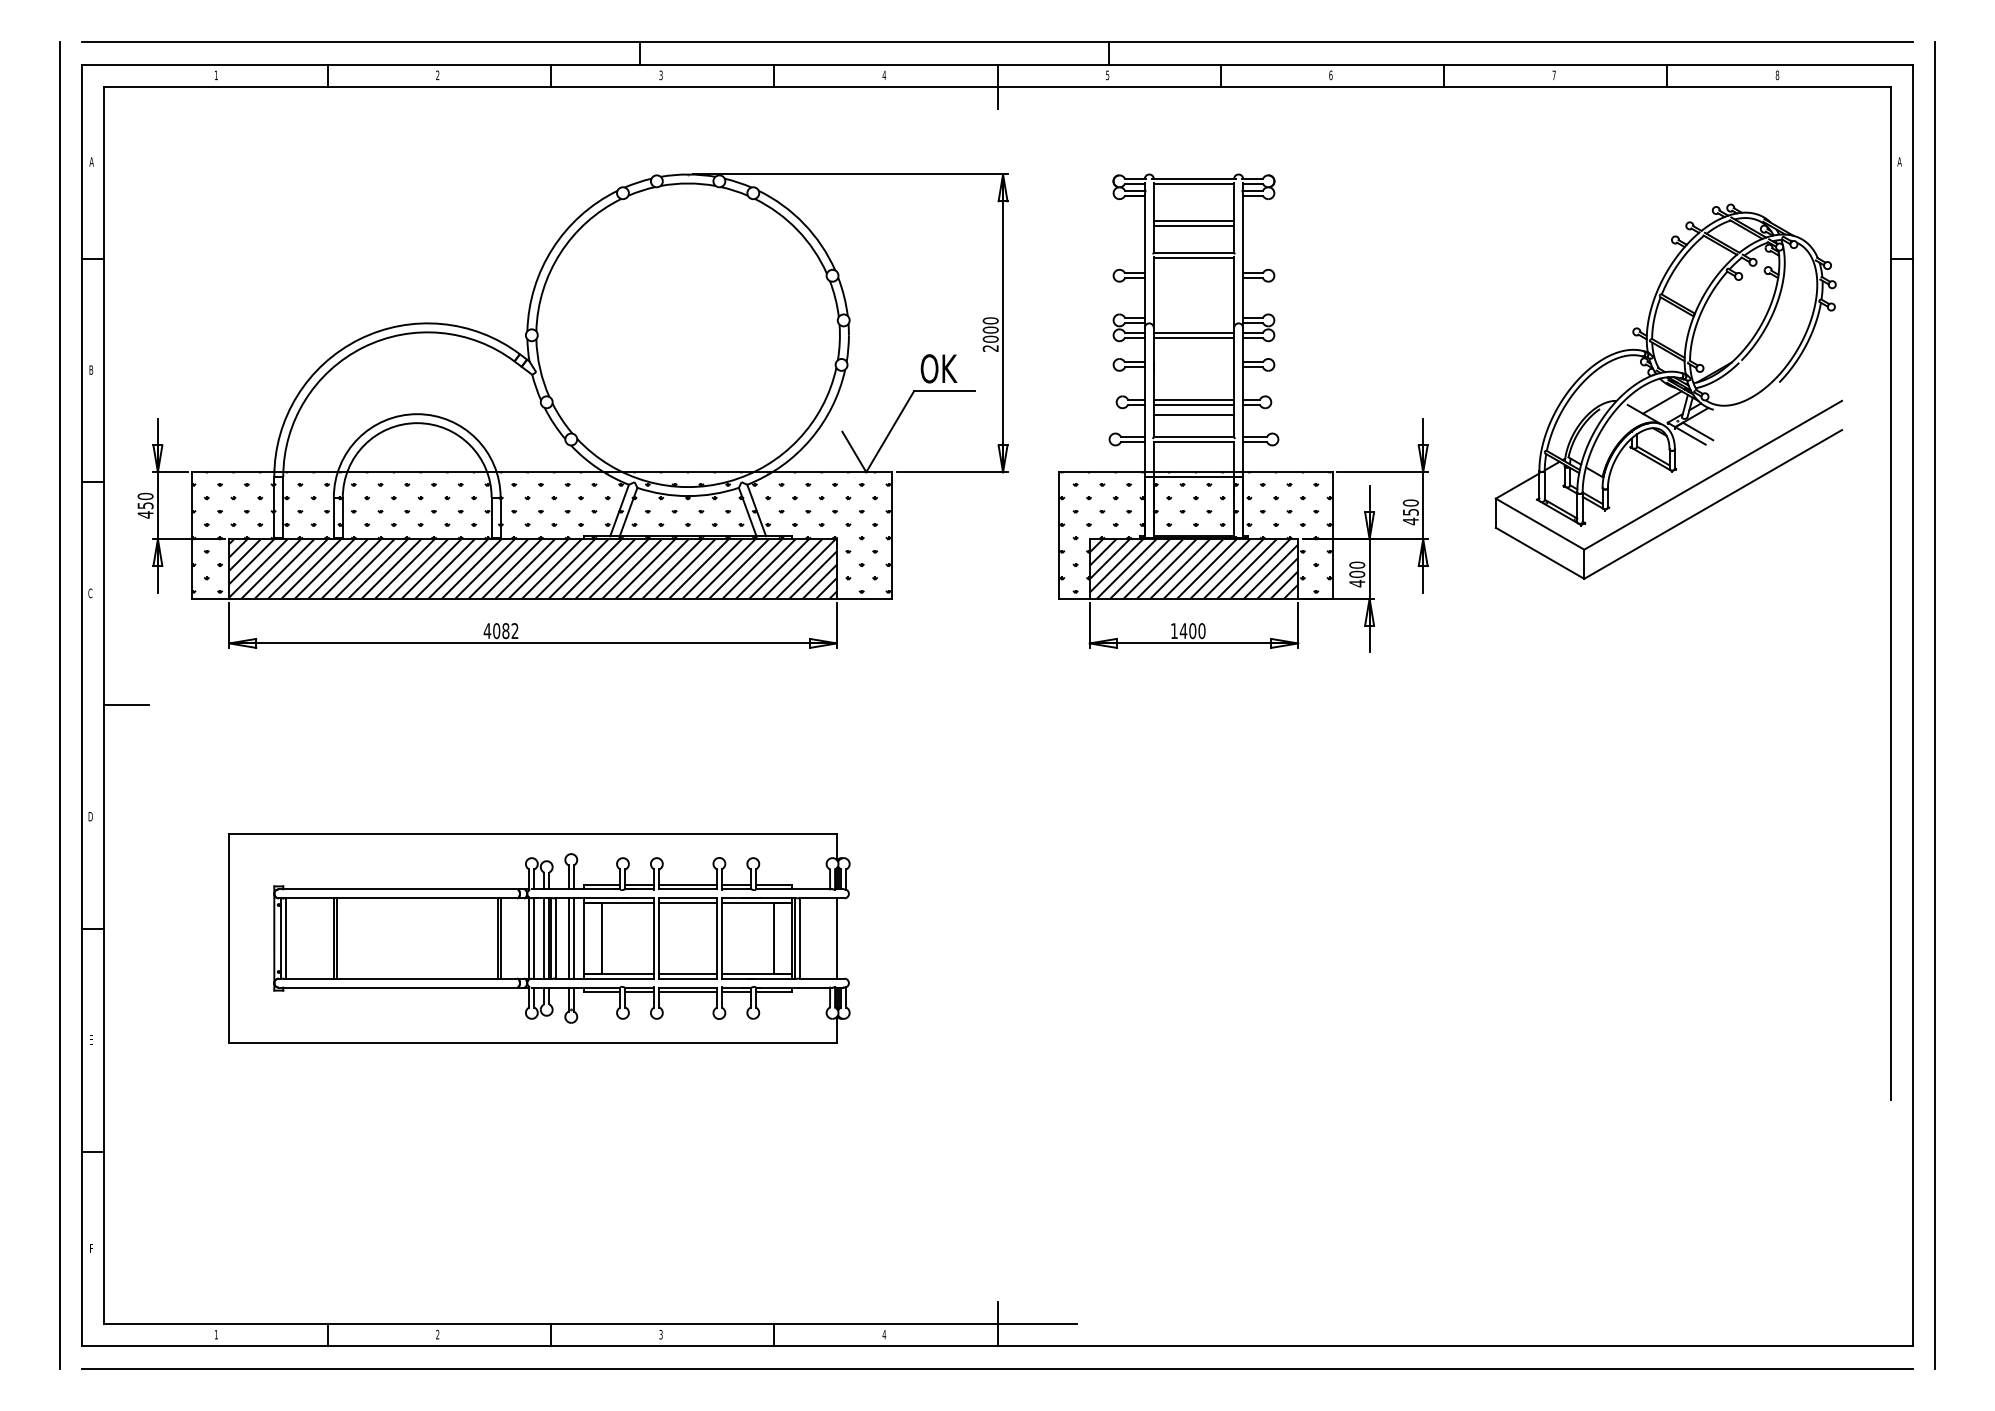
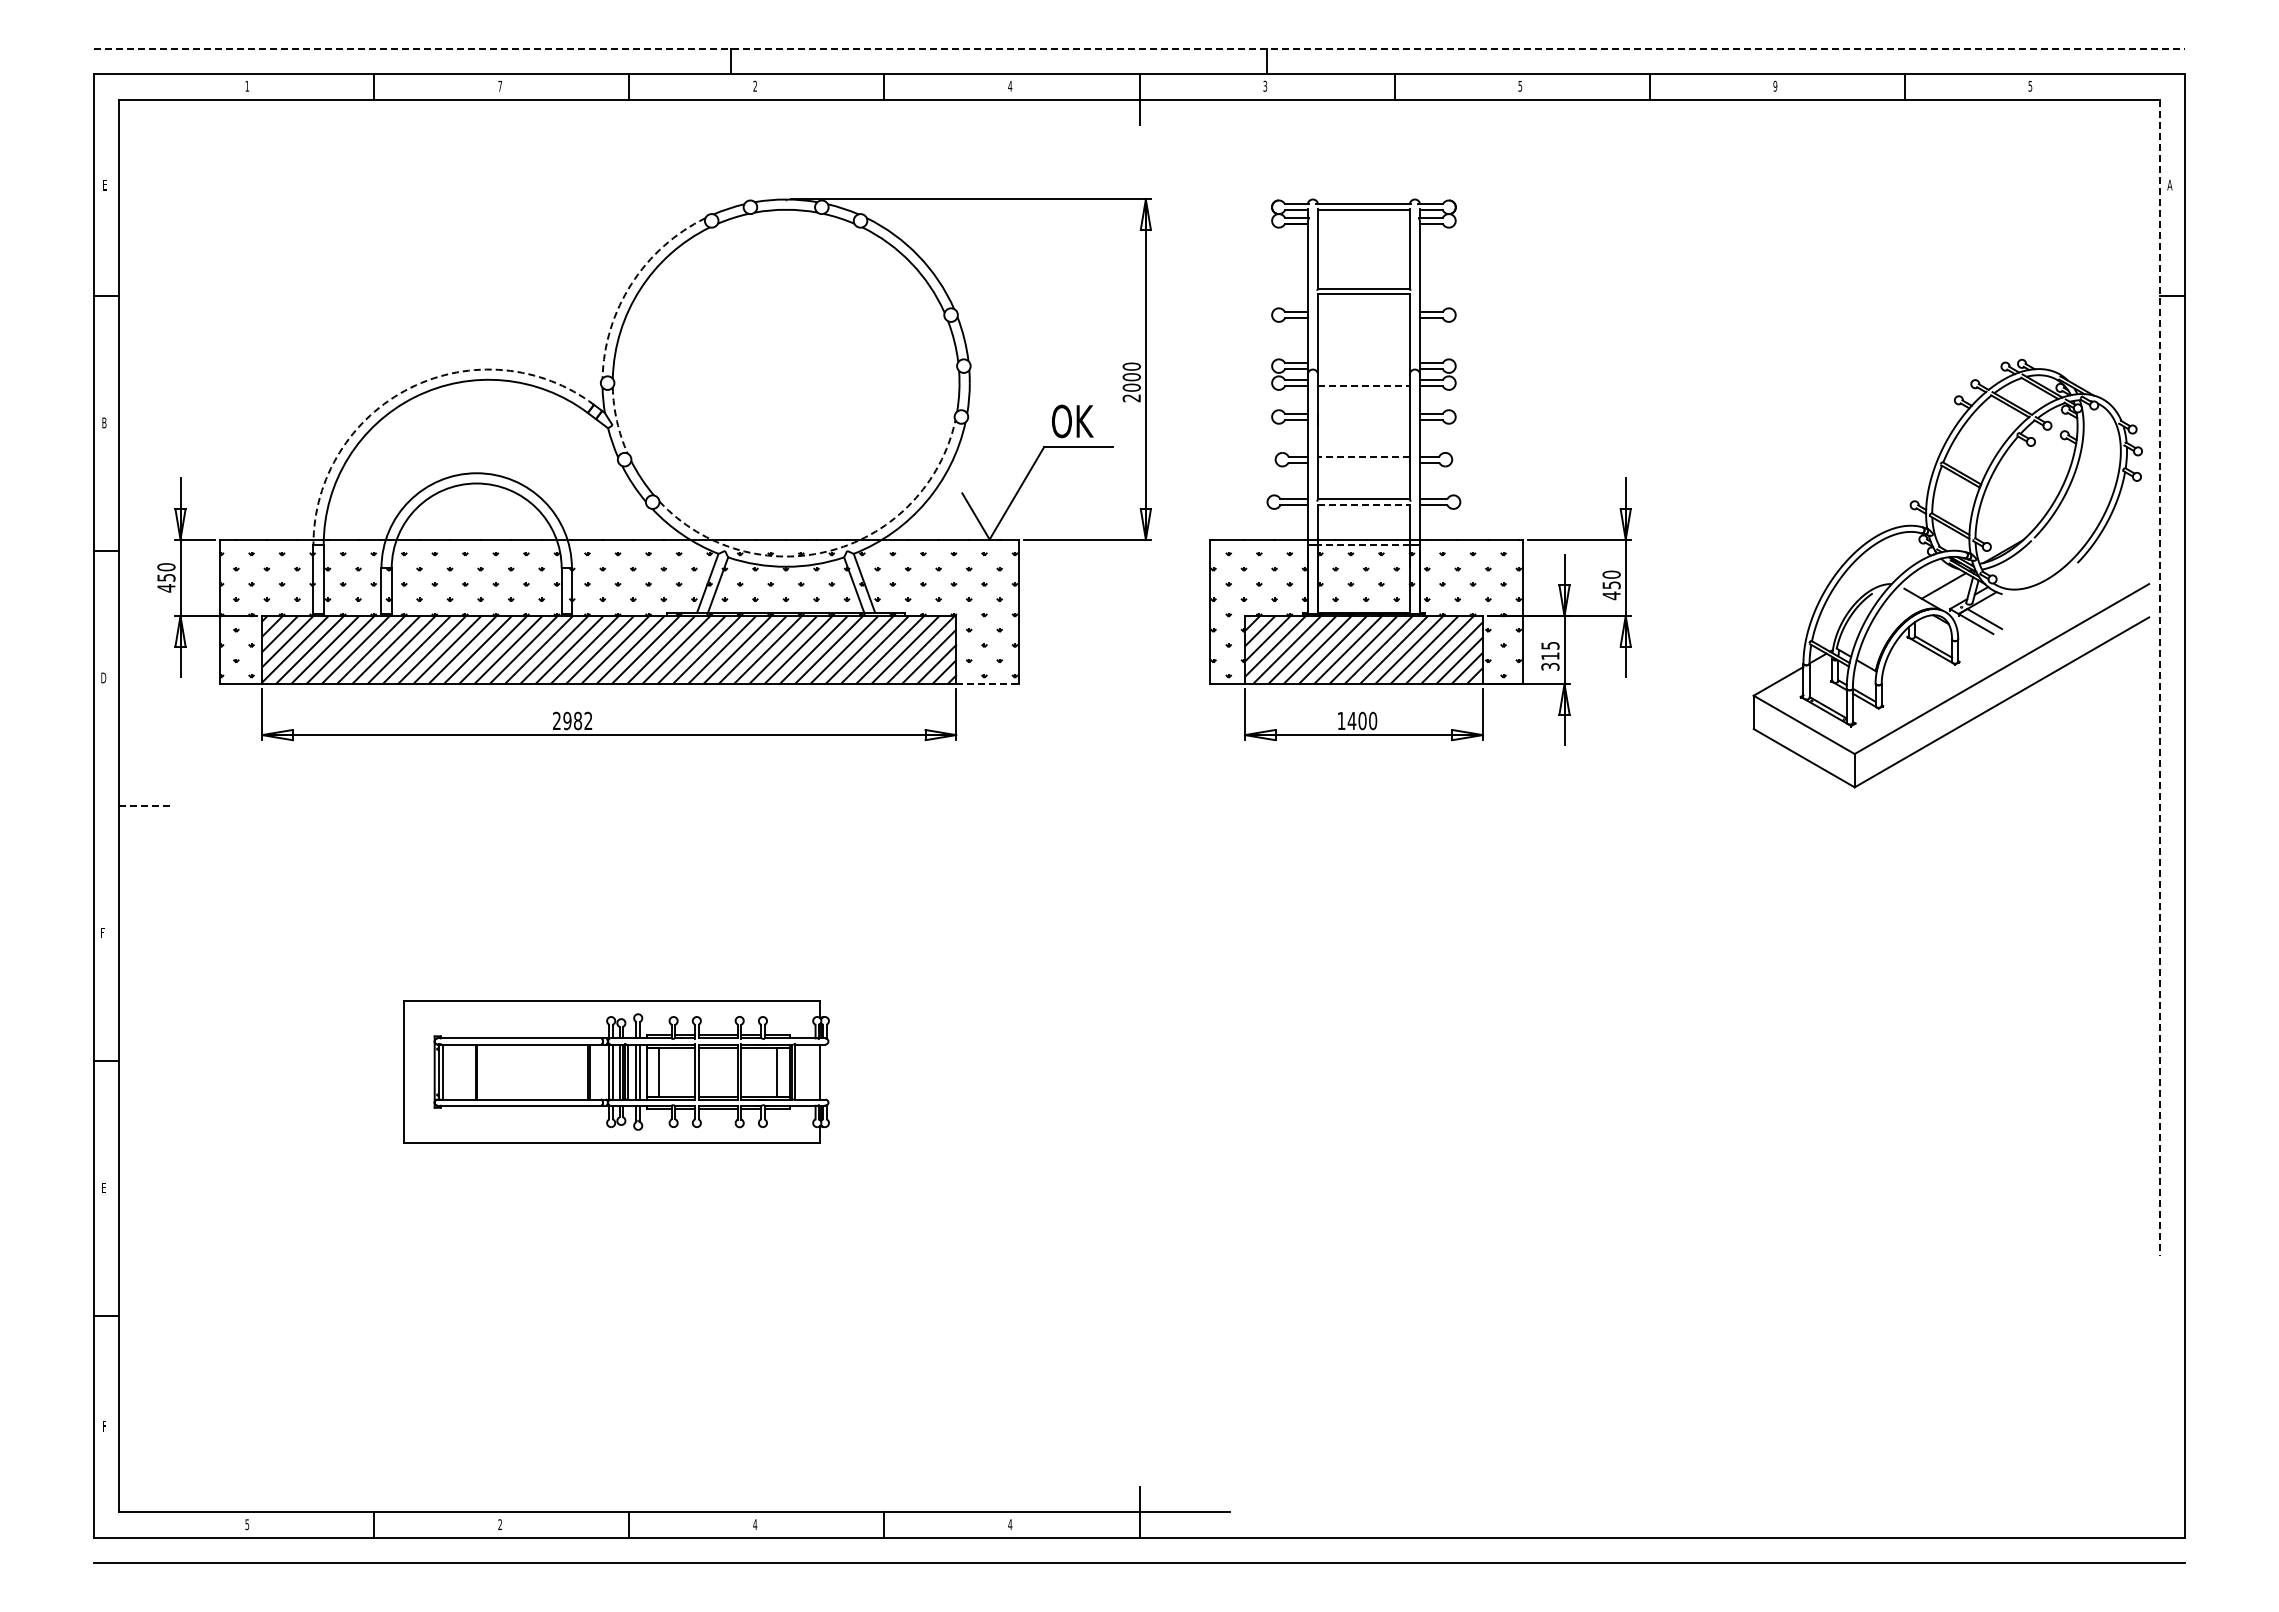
line: (997, 42) -> (1139, 48), solid -> dashed
text: (1107, 73) -> (1265, 84), 5 -> 3
text: (437, 74) -> (499, 85), 2 -> 7
text: (1331, 74) -> (1520, 85), 6 -> 5
text: (1554, 74) -> (1775, 85), 7 -> 9
text: (1777, 74) -> (2030, 85), 8 -> 5
text: (661, 75) -> (755, 86), 3 -> 2
text: (91, 161) -> (104, 184), A -> E
line: (1193, 221) -> (1363, 253), removed
line: (1193, 226) -> (1363, 258), removed
arc: (552, 248) -> (631, 283), solid -> dashed
line: (1193, 332) -> (1363, 380), removed
line: (1193, 338) -> (1363, 386), solid -> dashed
arc: (359, 339) -> (410, 387), solid -> dashed
arc: (540, 368) -> (617, 421), solid -> dashed
part: (1669, 391) -> (1951, 573), moved
line: (1193, 399) -> (1363, 456), solid -> dashed
line: (1193, 404) -> (1363, 462), removed
line: (1193, 415) -> (1363, 474), removed
line: (1193, 442) -> (1363, 505), solid -> dashed
line: (1193, 476) -> (1363, 544), solid -> dashed
arc: (728, 481) -> (832, 550), solid -> dashed
text: (1357, 574) -> (1550, 656), 400 -> 315
text: (90, 592) -> (103, 677), C -> D
line: (1890, 593) -> (2159, 678), solid -> dashed
line: (864, 599) -> (987, 684), solid -> dashed
text: (491, 630) -> (561, 720), 4082 -> 2982
line: (59, 705) -> (68, 805), removed
line: (126, 705) -> (144, 806), solid -> dashed
line: (1935, 705) -> (2210, 805), removed
text: (90, 816) -> (103, 932), D -> F
part: (539, 937) -> (616, 1071), size x0.6
text: (216, 1334) -> (247, 1524), 1 -> 5
text: (661, 1334) -> (755, 1524), 3 -> 4

